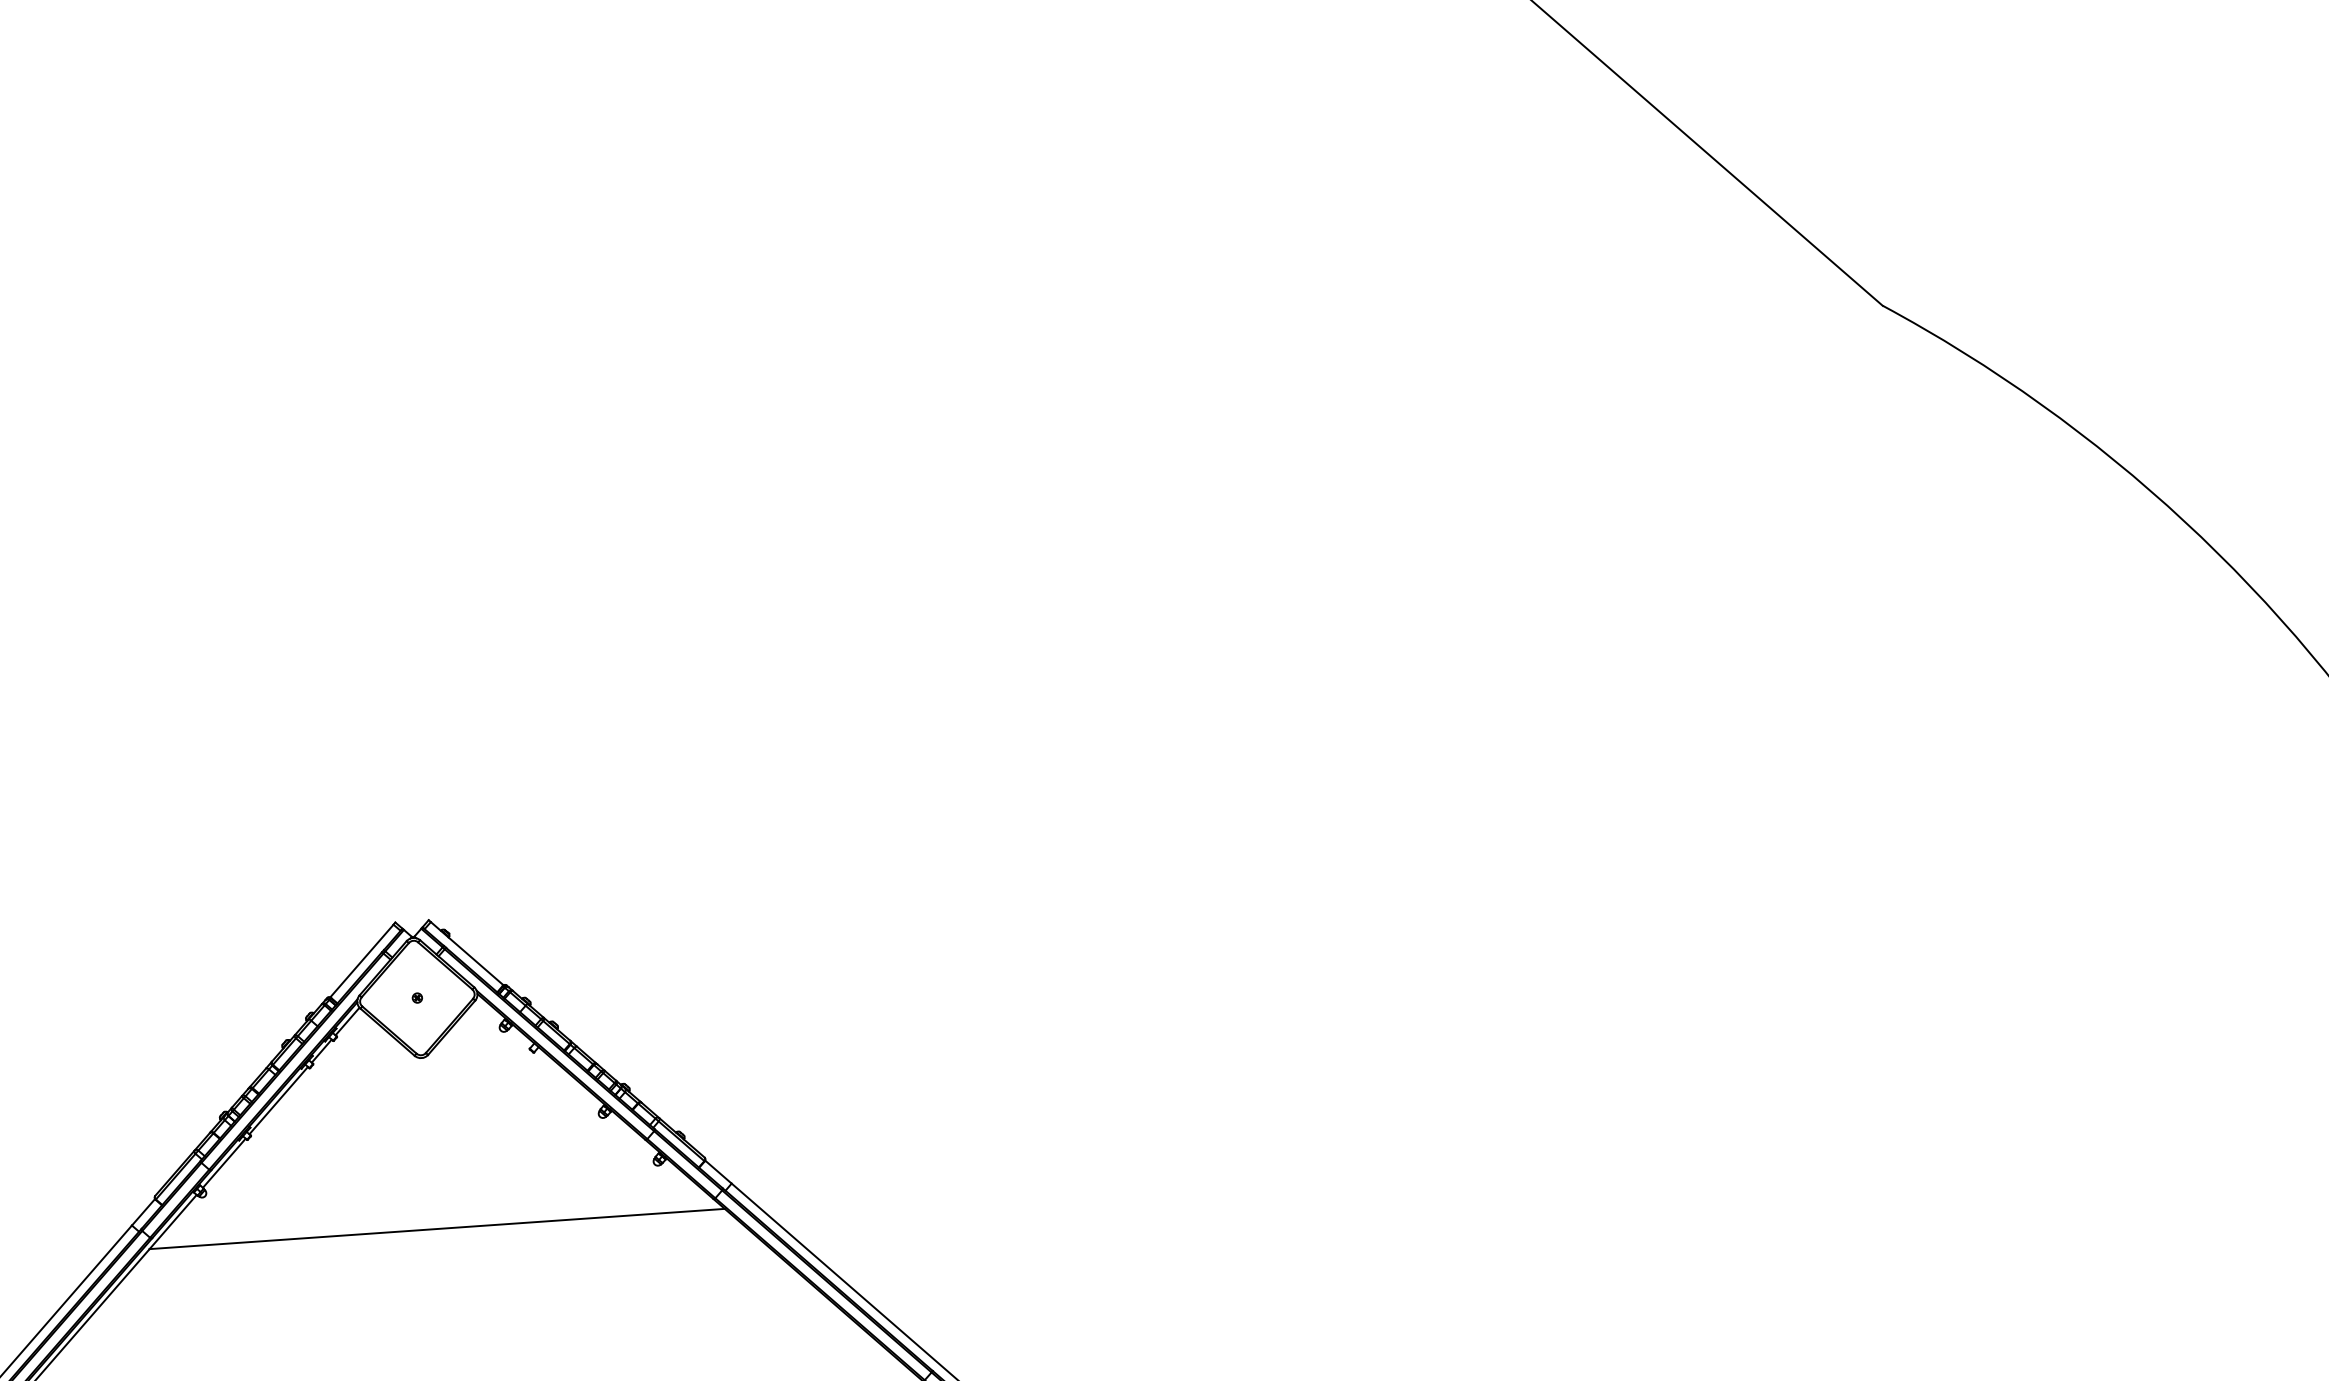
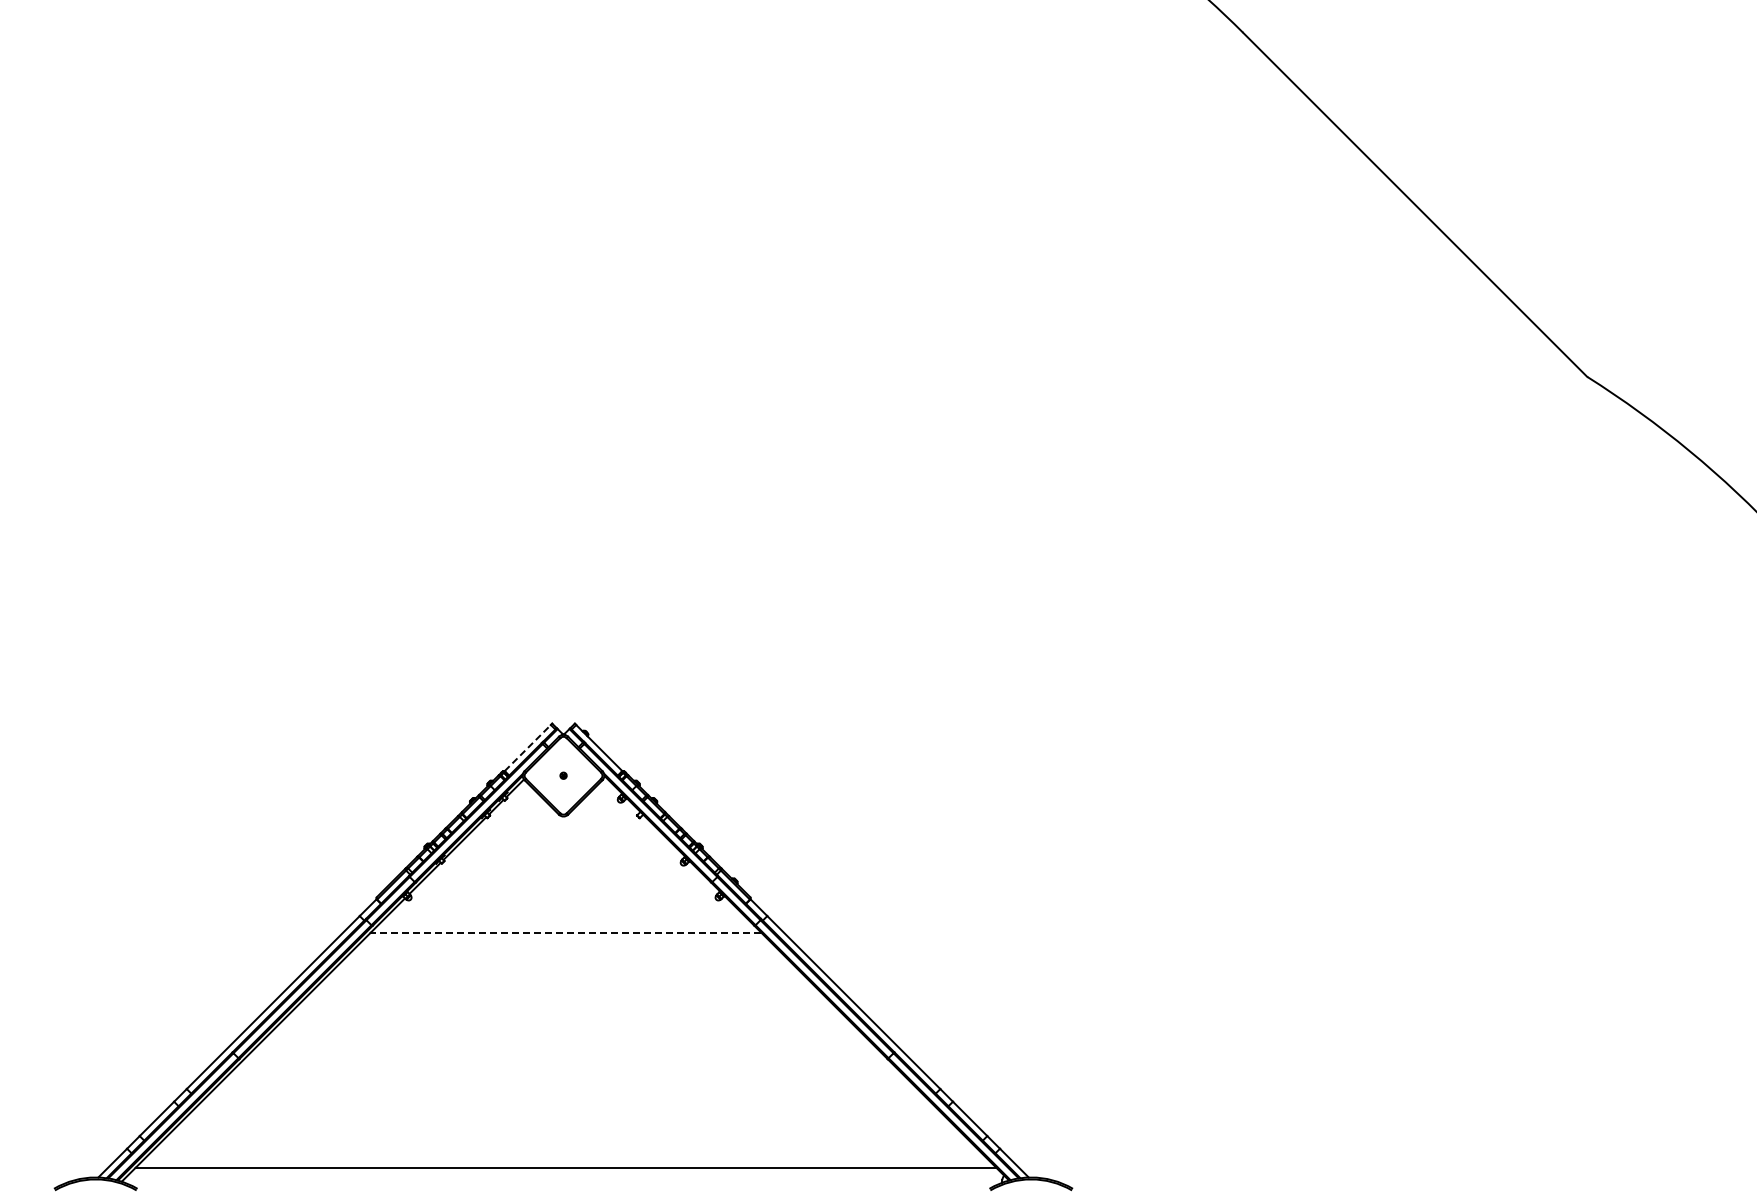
line: (361, 961) -> (527, 748), solid -> dashed
line: (436, 1228) -> (565, 932), solid -> dashed

